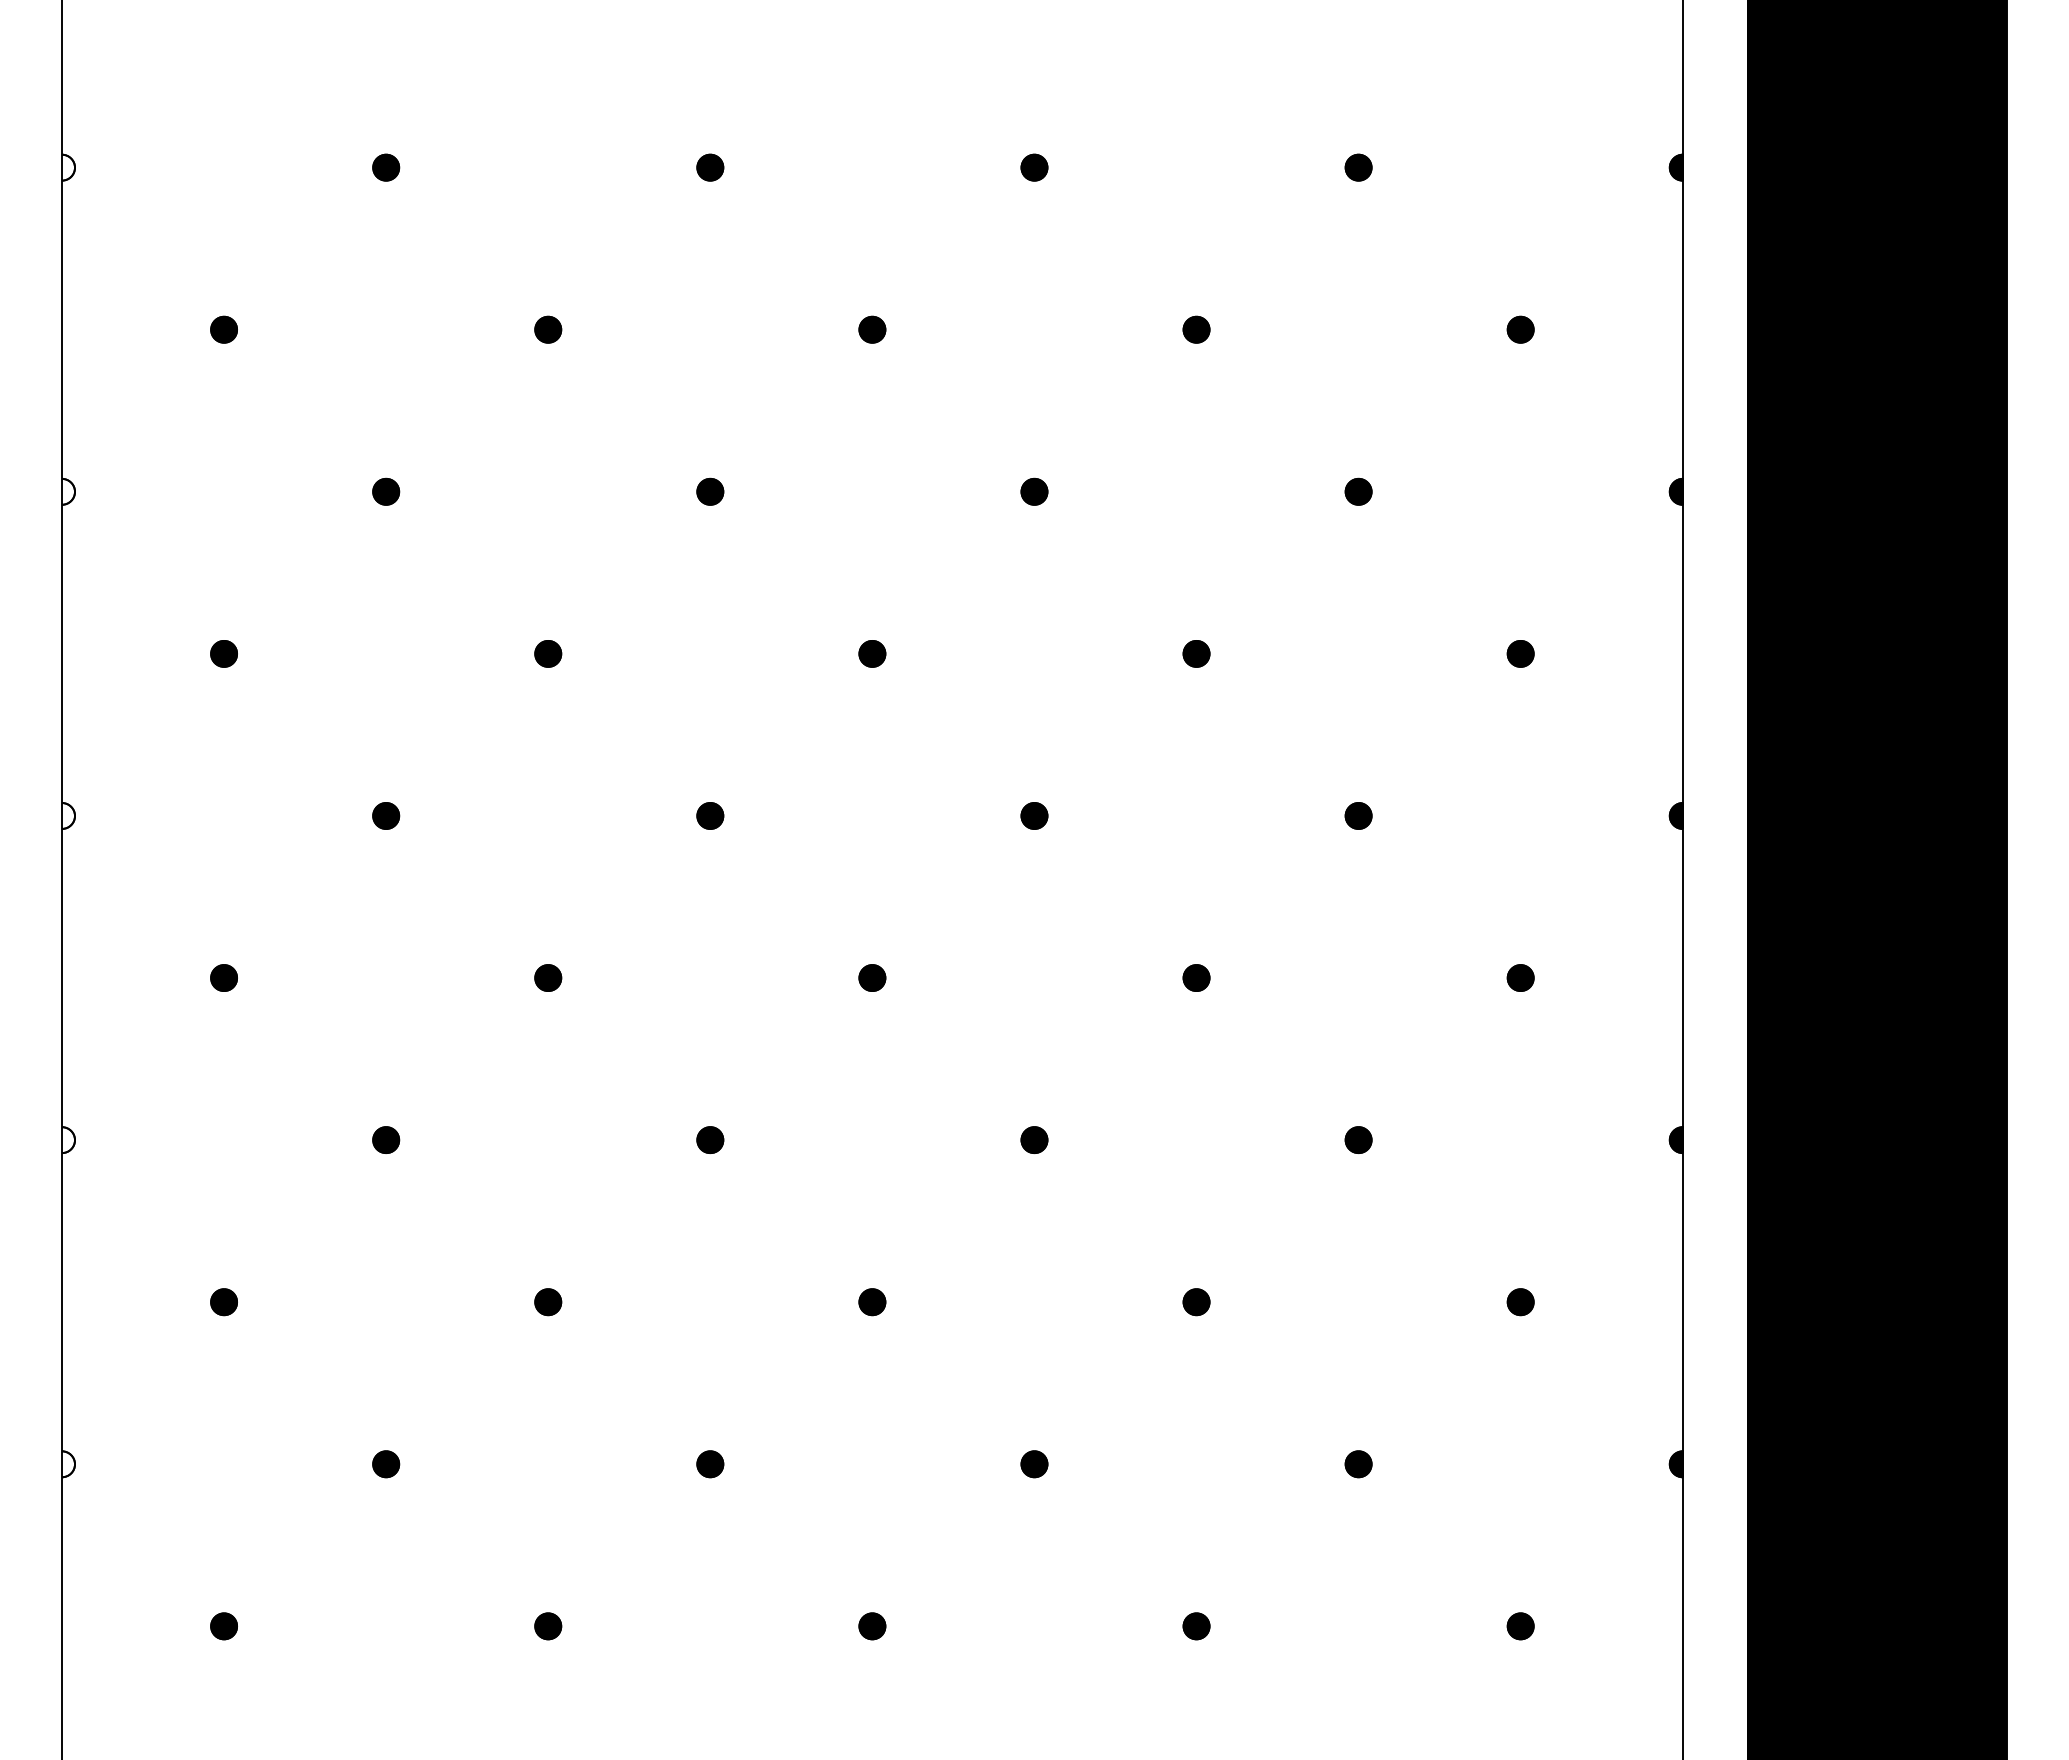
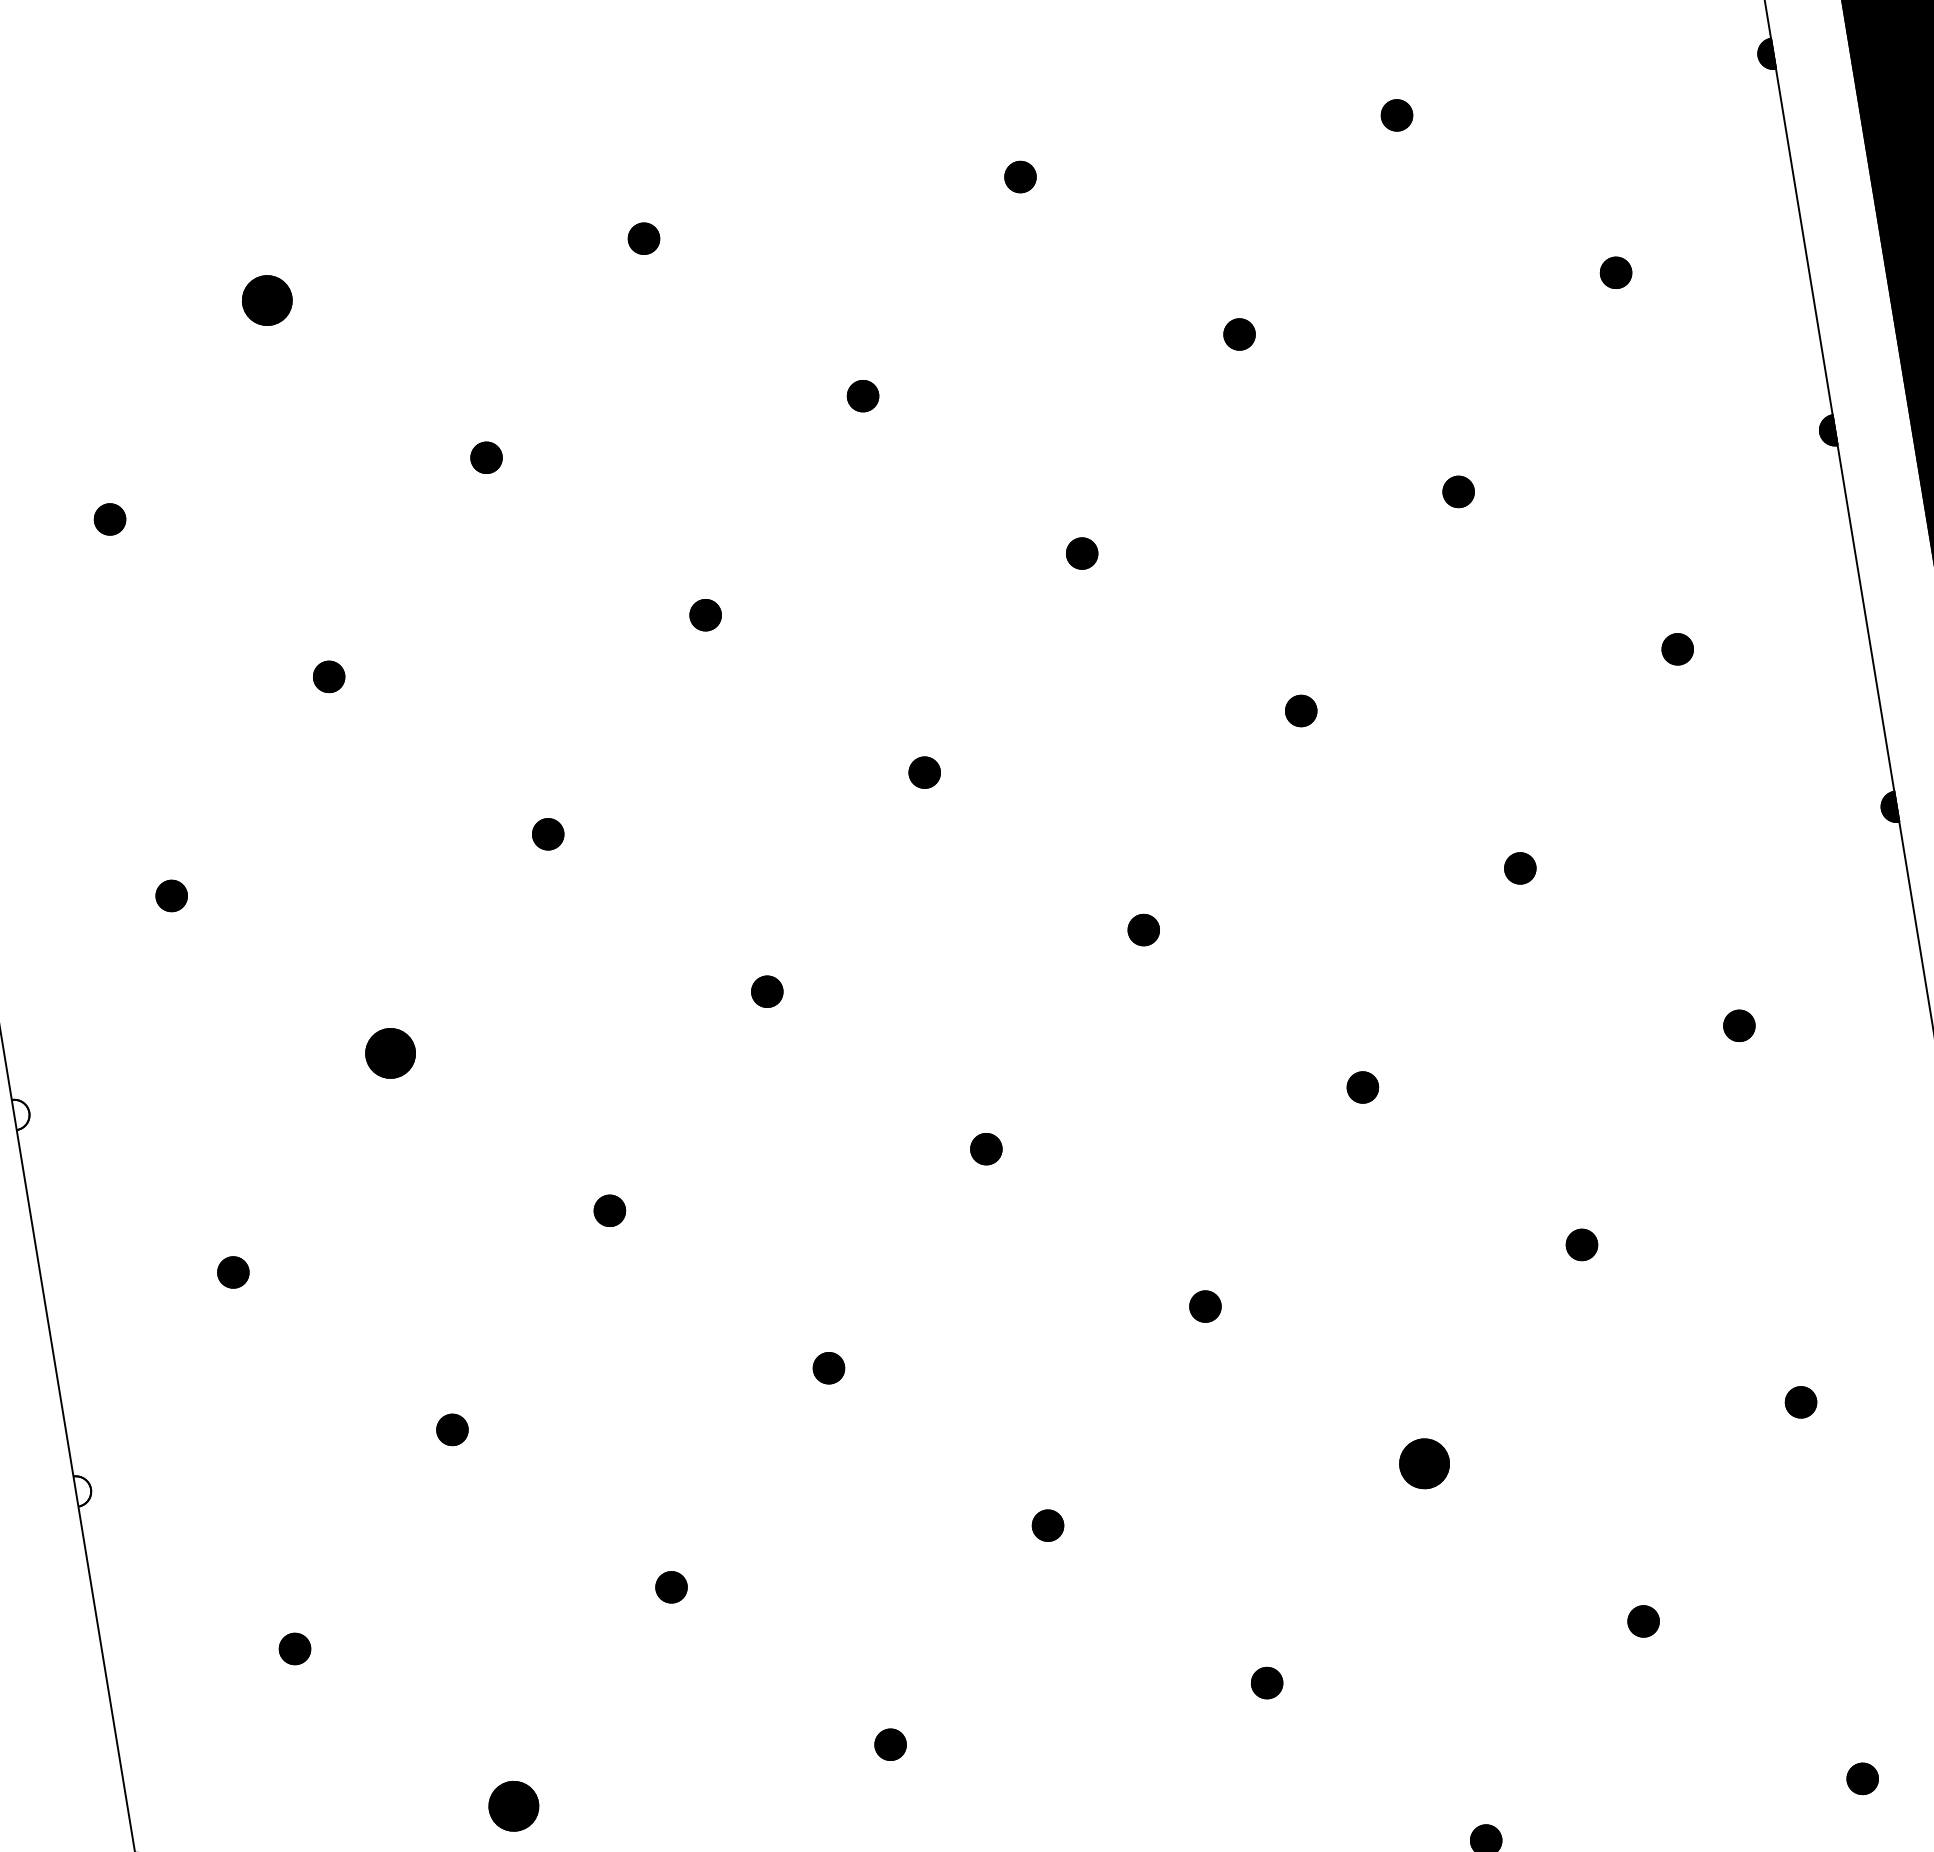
part: (386, 167) -> (267, 300), size x1.6
part: (386, 815) -> (391, 1052), size x1.6
part: (1196, 1302) -> (1424, 1464), size x1.6
part: (386, 1464) -> (514, 1806), size x1.6

